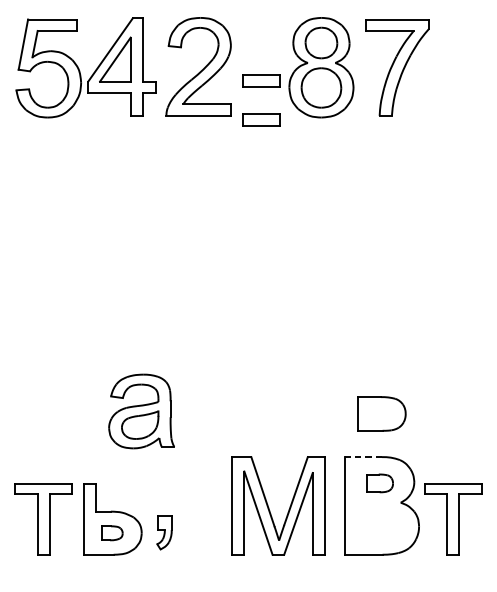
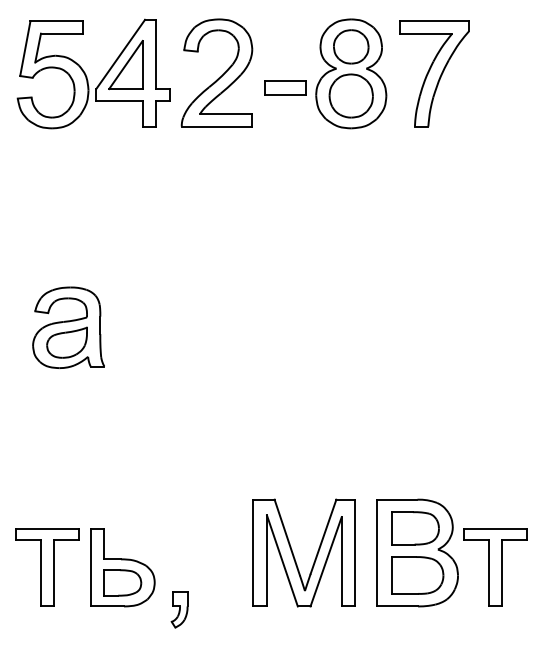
part: (261, 119) -> (285, 130), removed
part: (141, 411) -> (68, 327), moved
part: (382, 413) -> (417, 575), moved
line: (362, 456) -> (396, 499), dashed -> solid
part: (380, 483) -> (415, 528), size x1.67
part: (112, 532) -> (122, 582), size x1.67
part: (164, 532) -> (179, 609), moved

